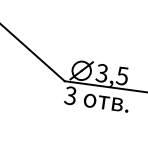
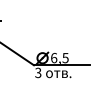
text: (102, 72) -> (54, 57), 3,5 -> 6,5

